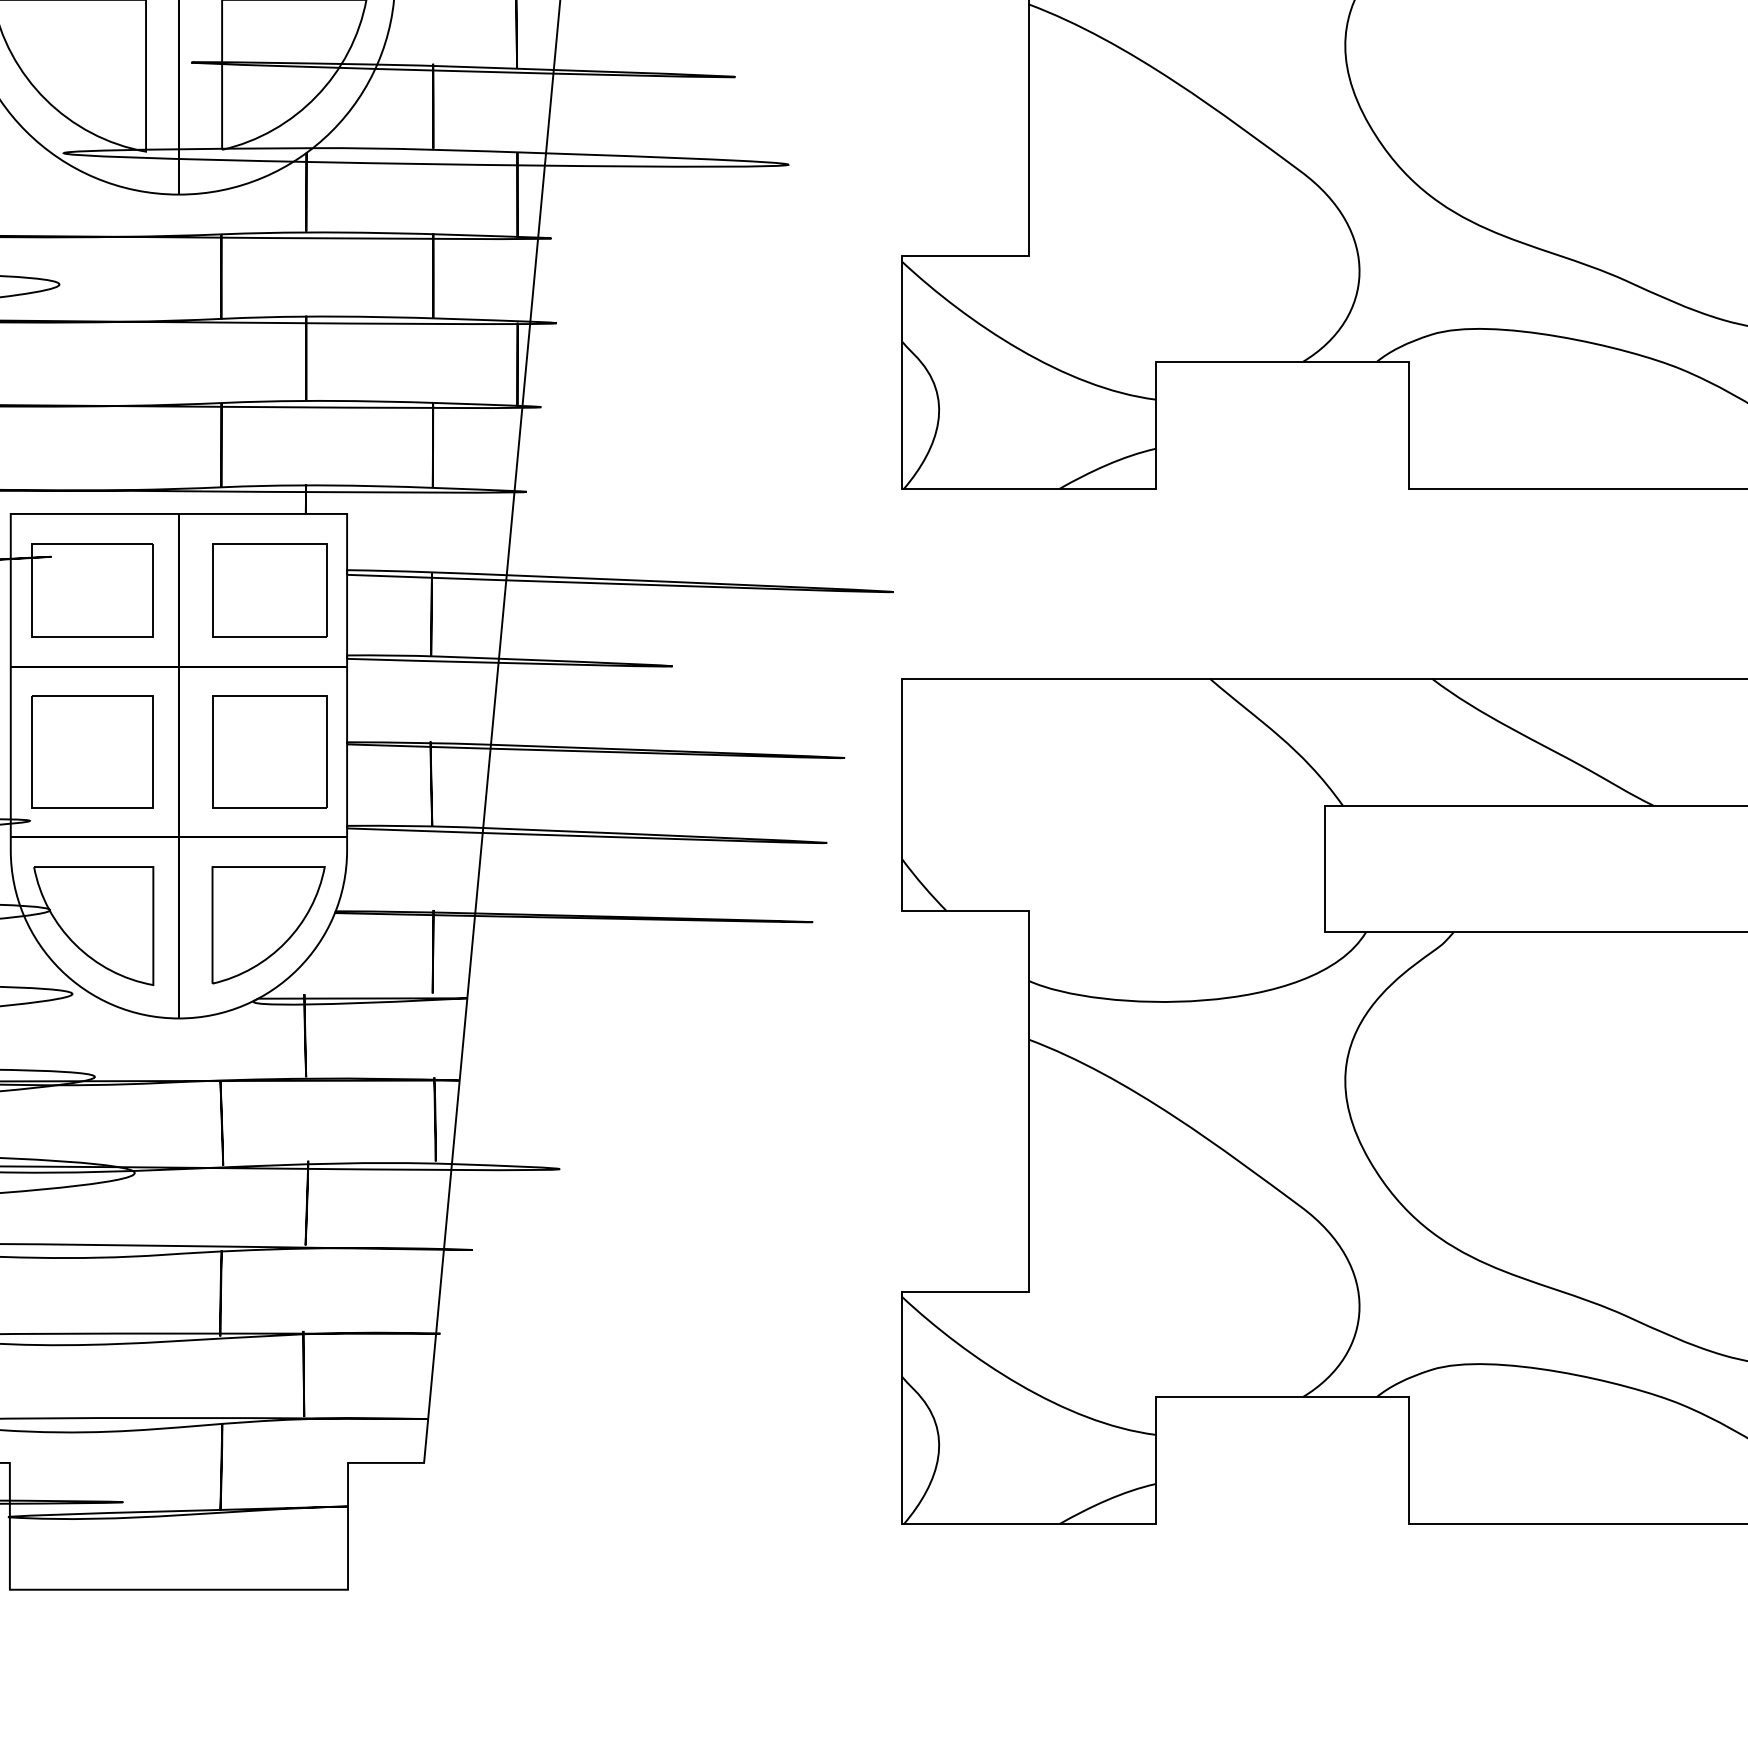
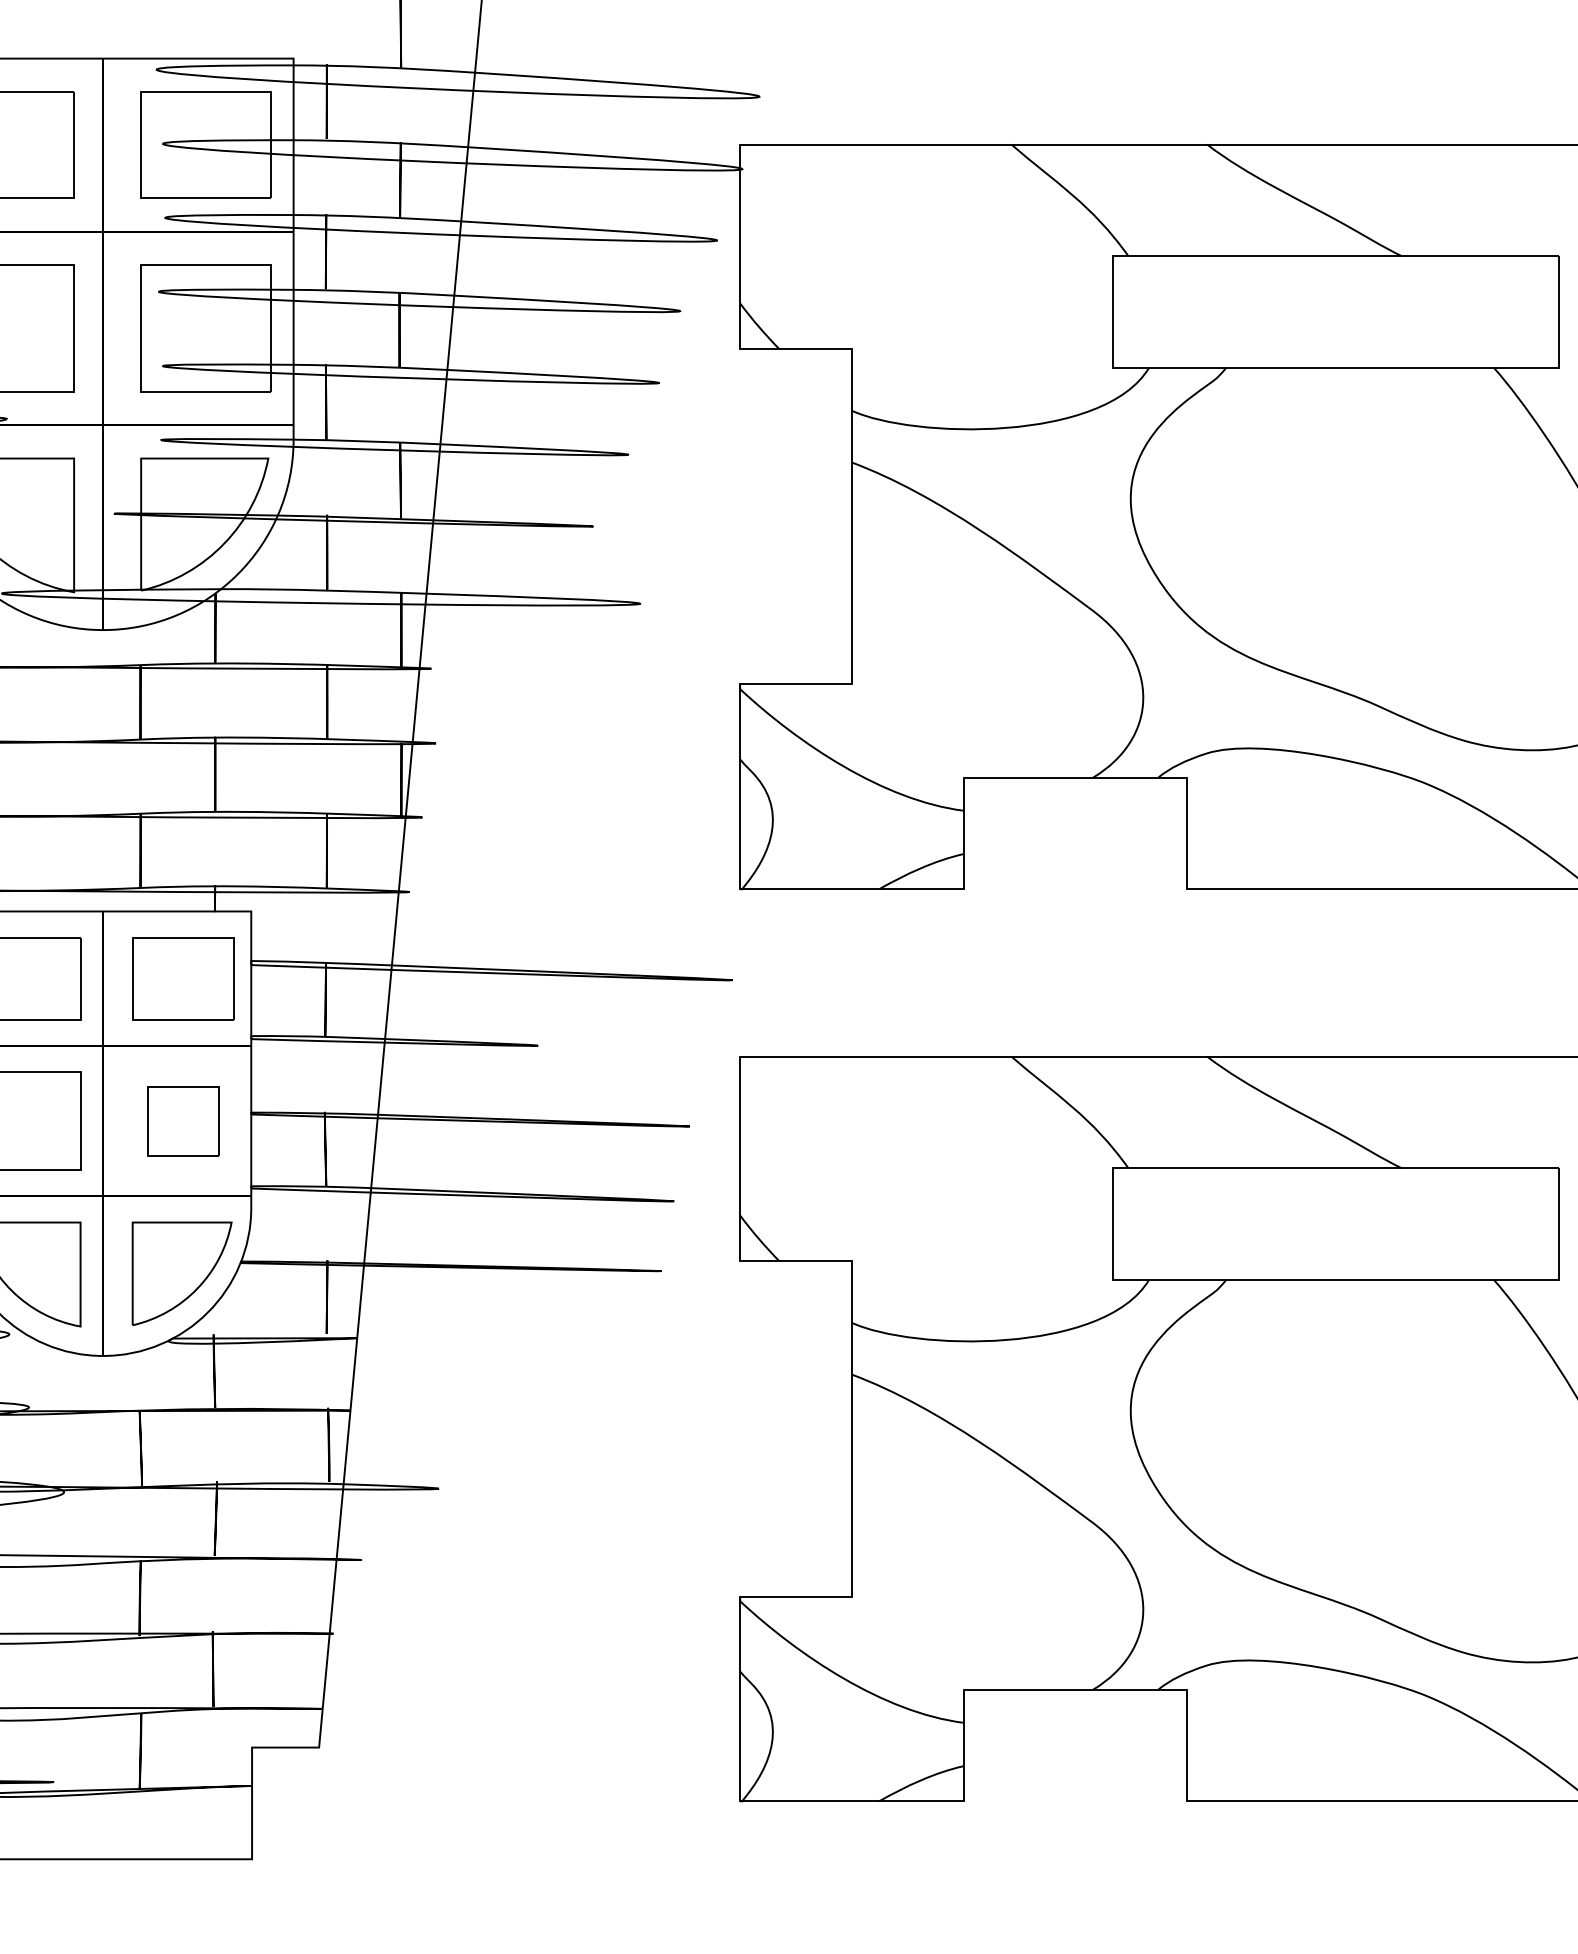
part: (270, 751) -> (183, 1120), size x0.7

